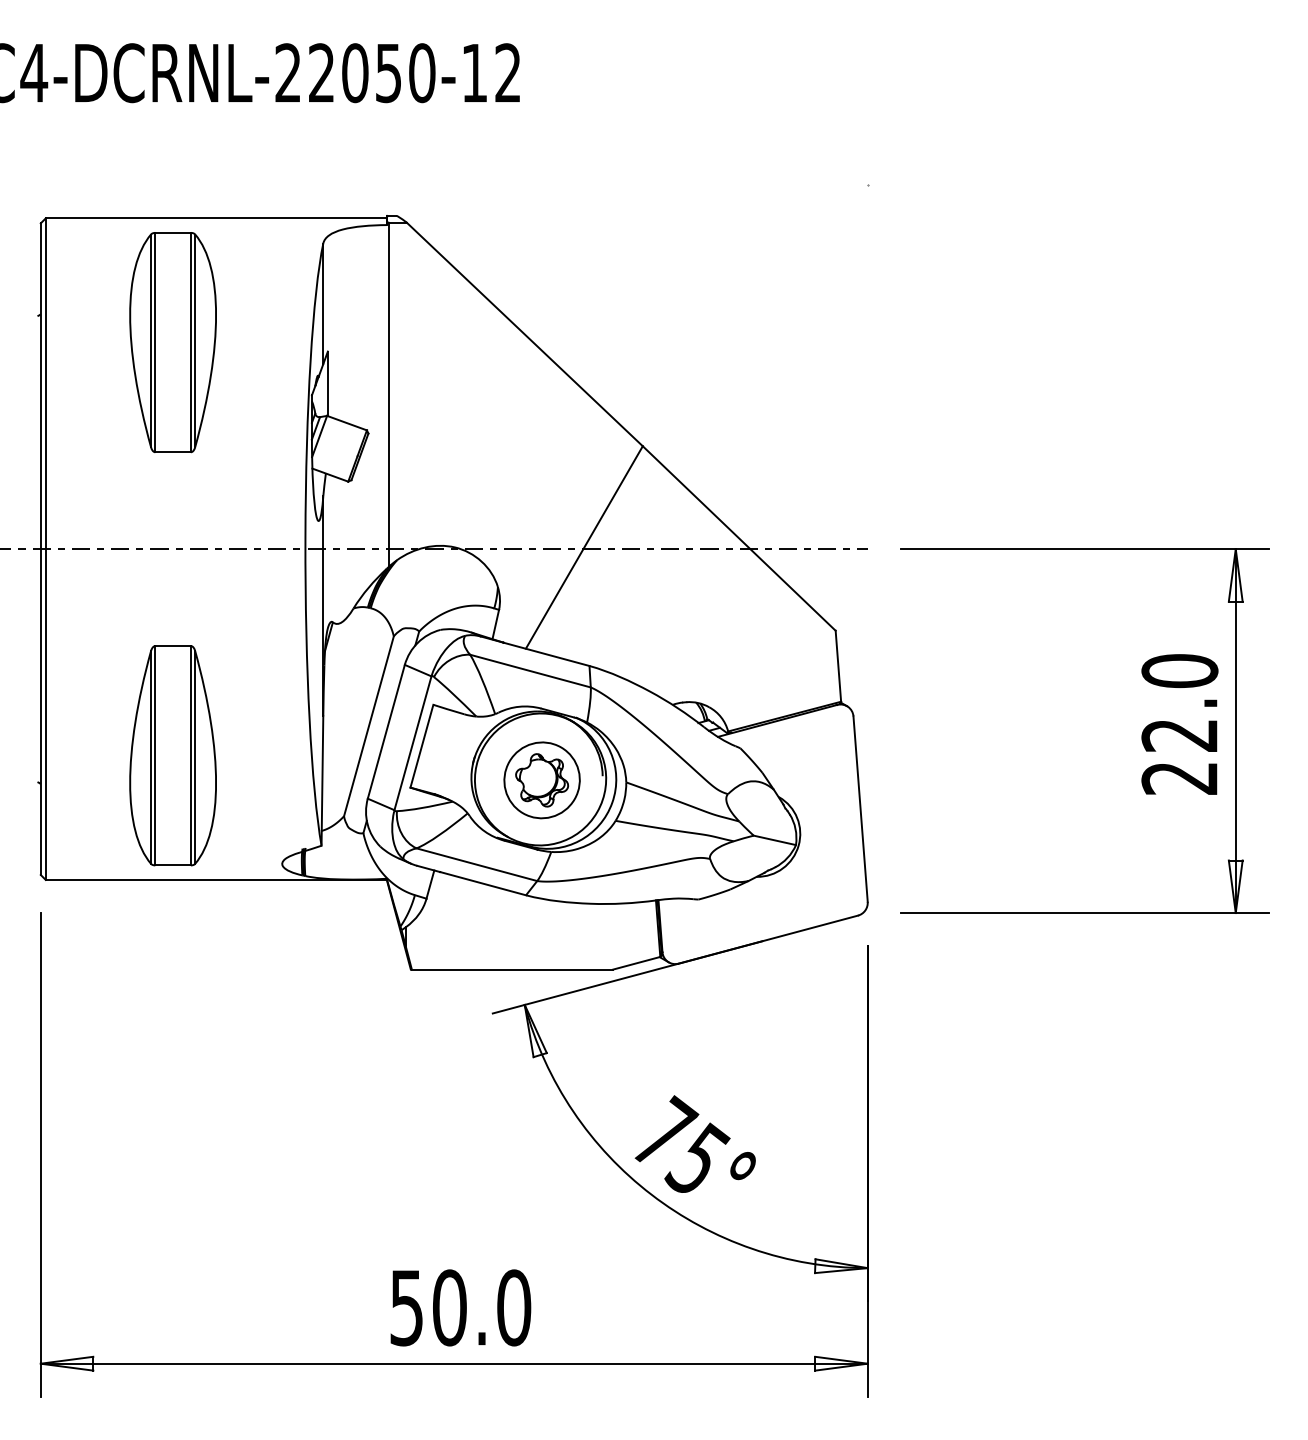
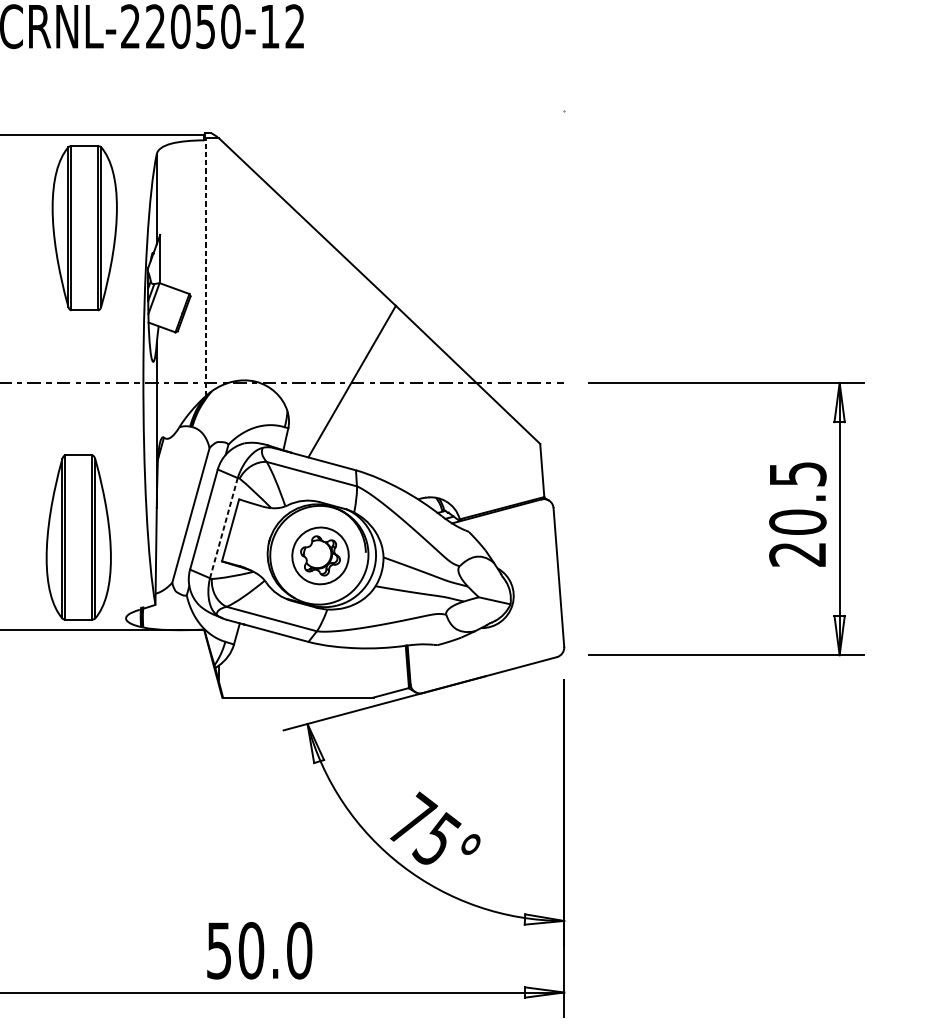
part: (172, 342) -> (84, 228), moved
line: (389, 394) -> (206, 267), solid -> dashed
text: (1179, 703) -> (797, 498), 22.0 -> 20.5
line: (413, 742) -> (224, 527), solid -> dashed
part: (172, 755) -> (78, 537), moved

